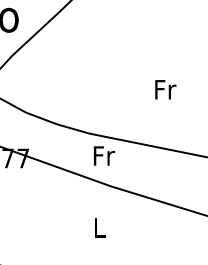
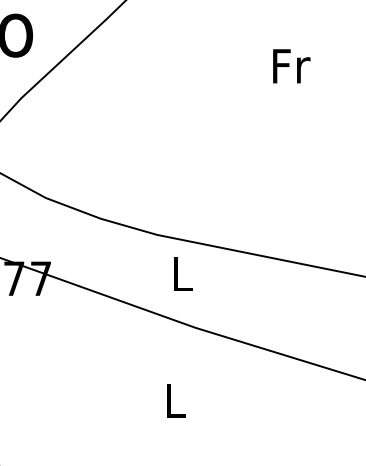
text: (165, 89) -> (291, 65), moved
text: (104, 155) -> (183, 273), Fr -> L

